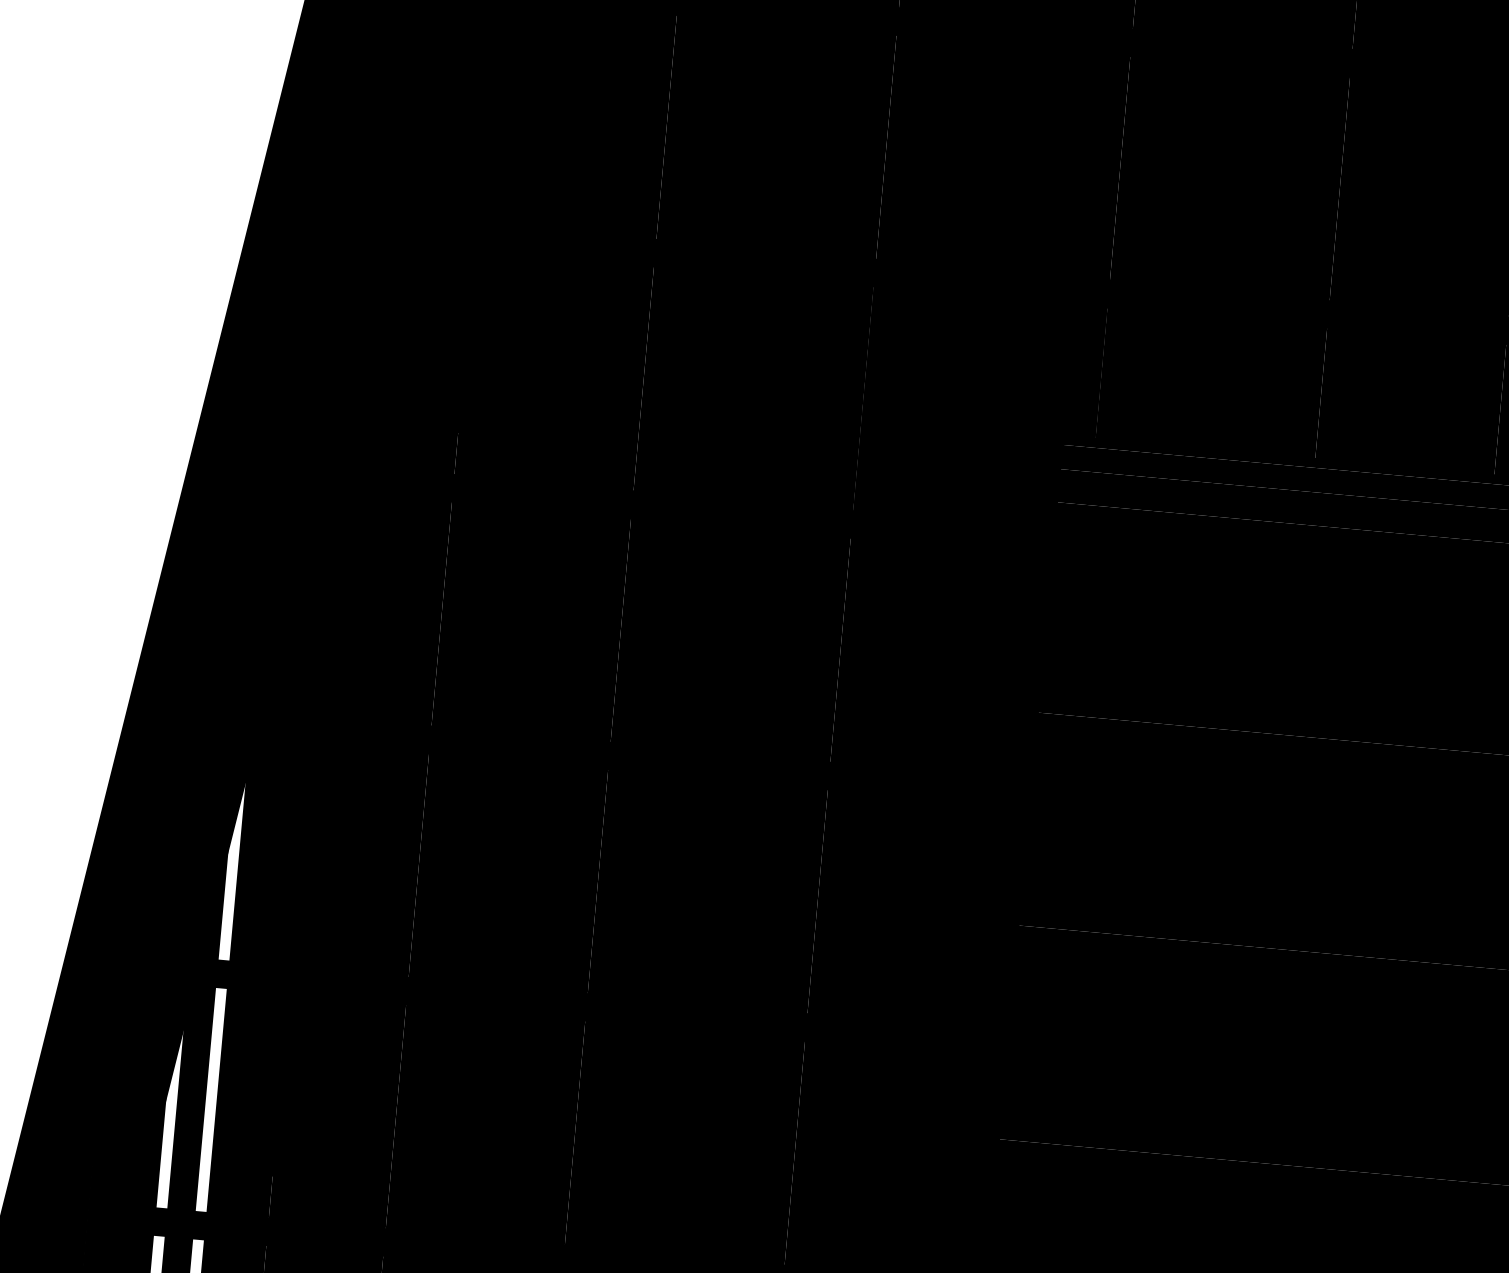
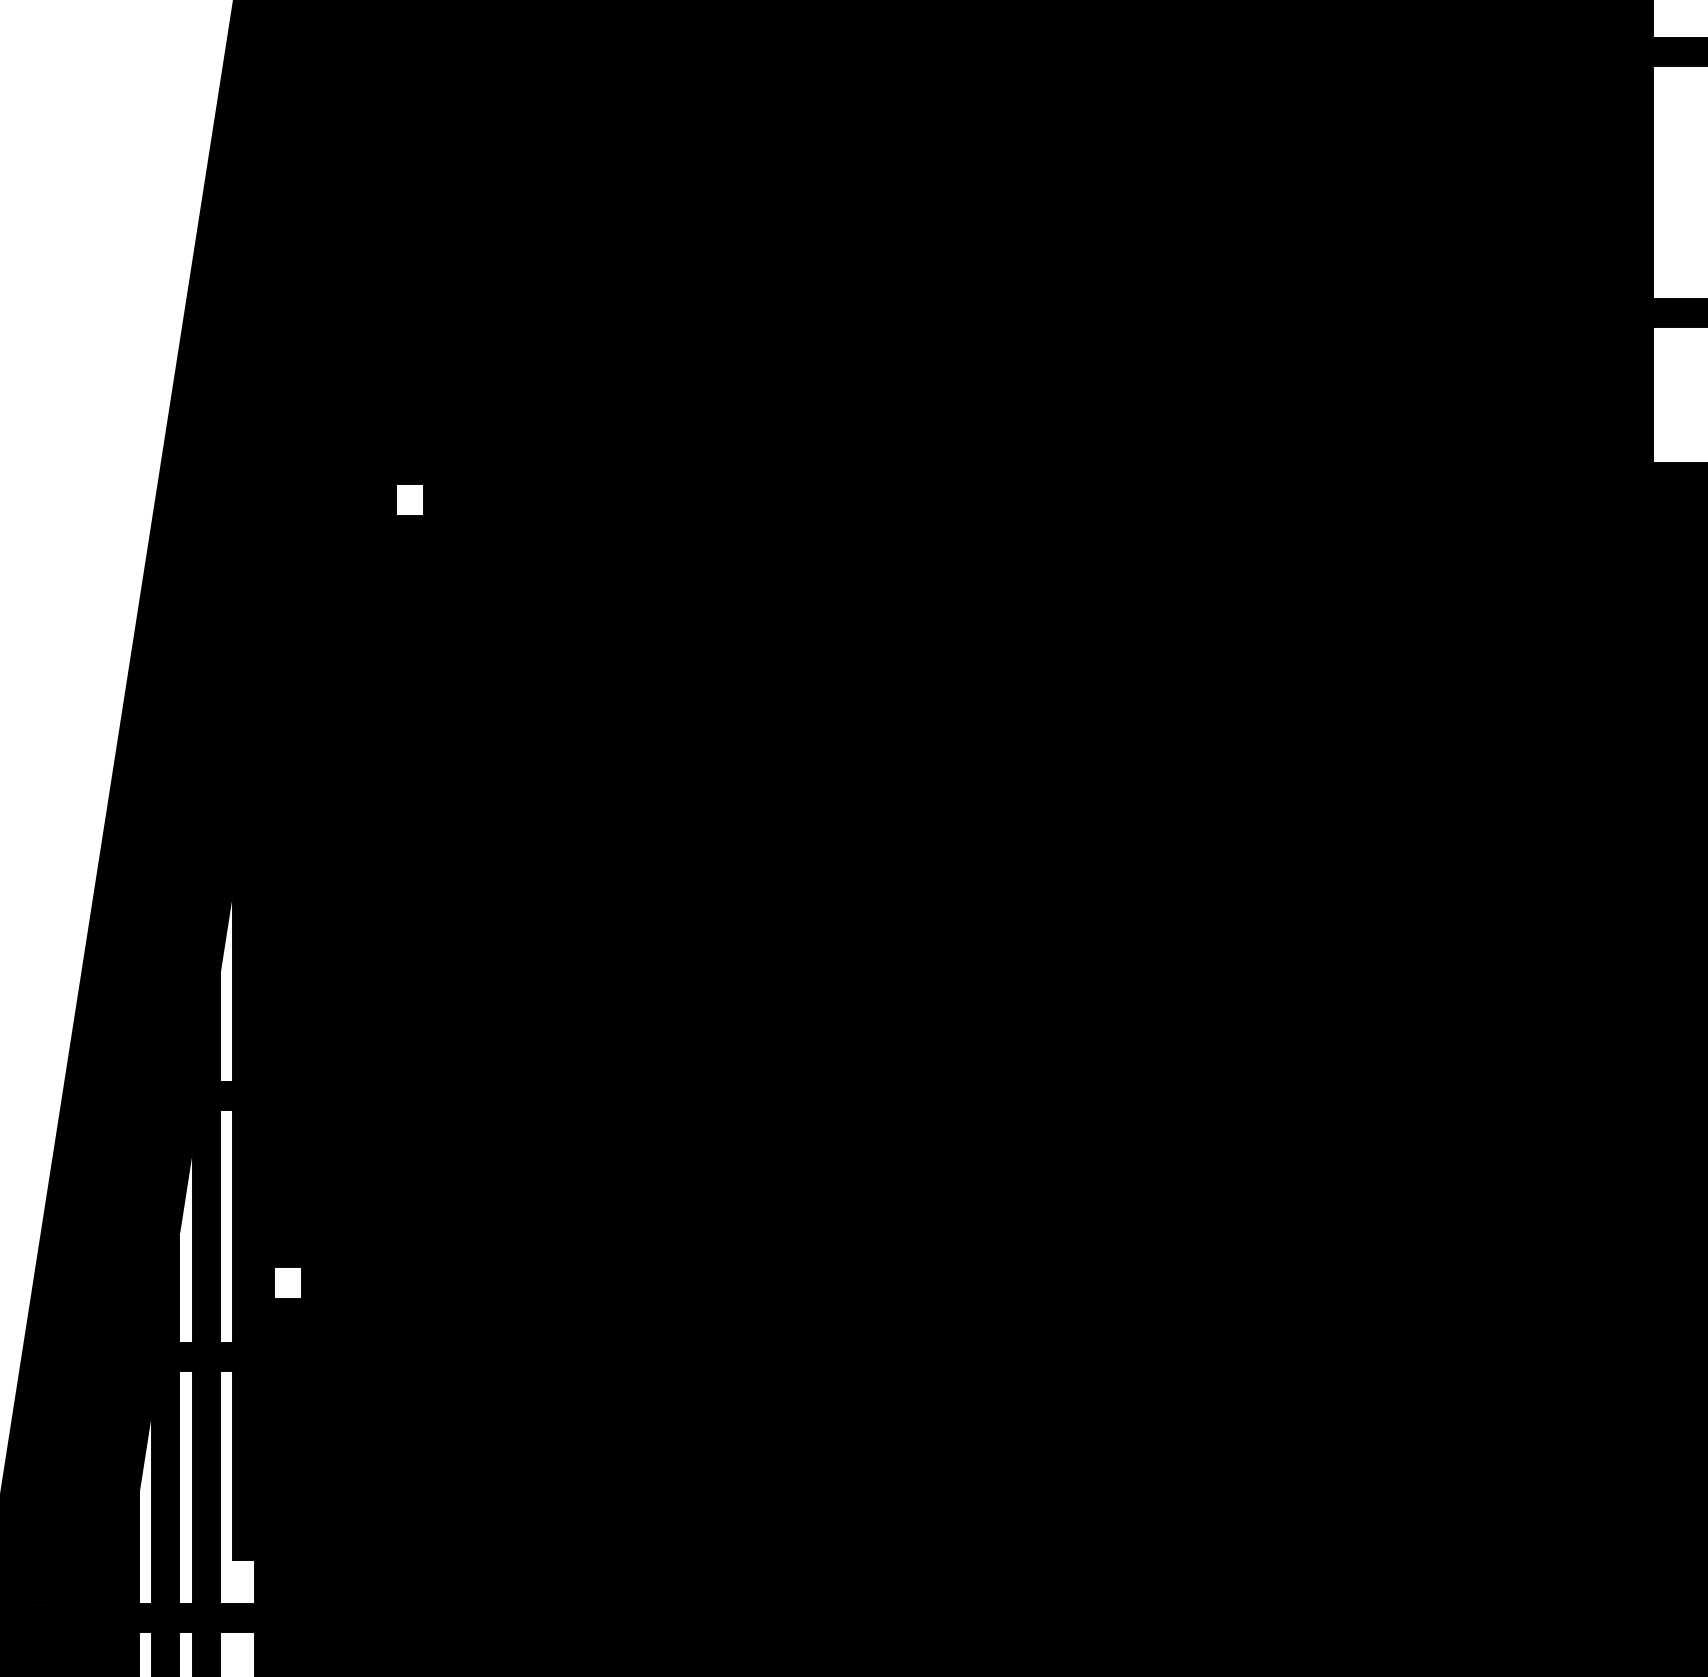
fill: (451, 415) -> (409, 499), removed
fill: (264, 1159) -> (287, 1282), removed

